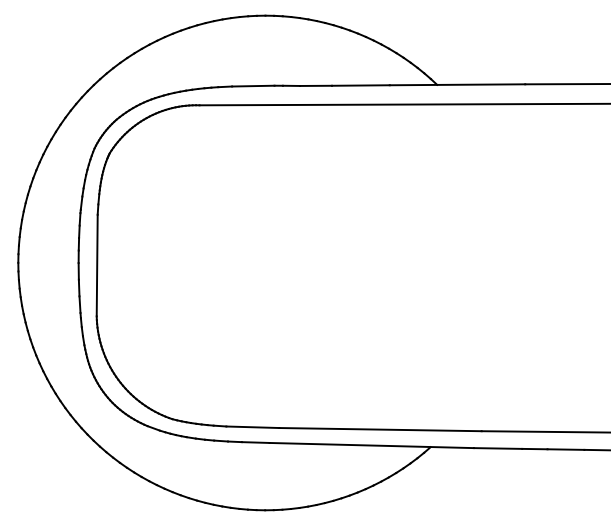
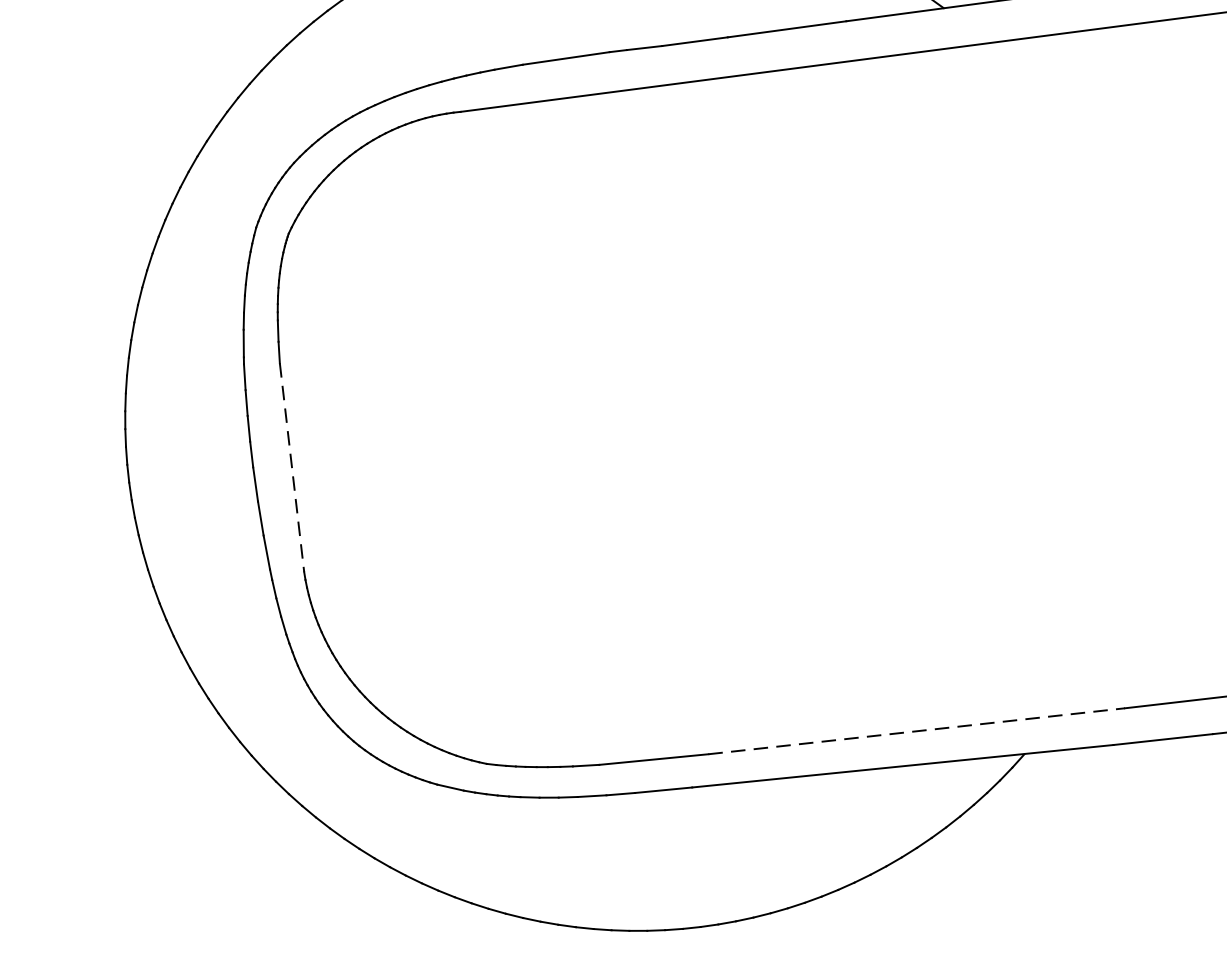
line: (97, 265) -> (292, 467), solid -> dashed
line: (380, 429) -> (916, 731), solid -> dashed

